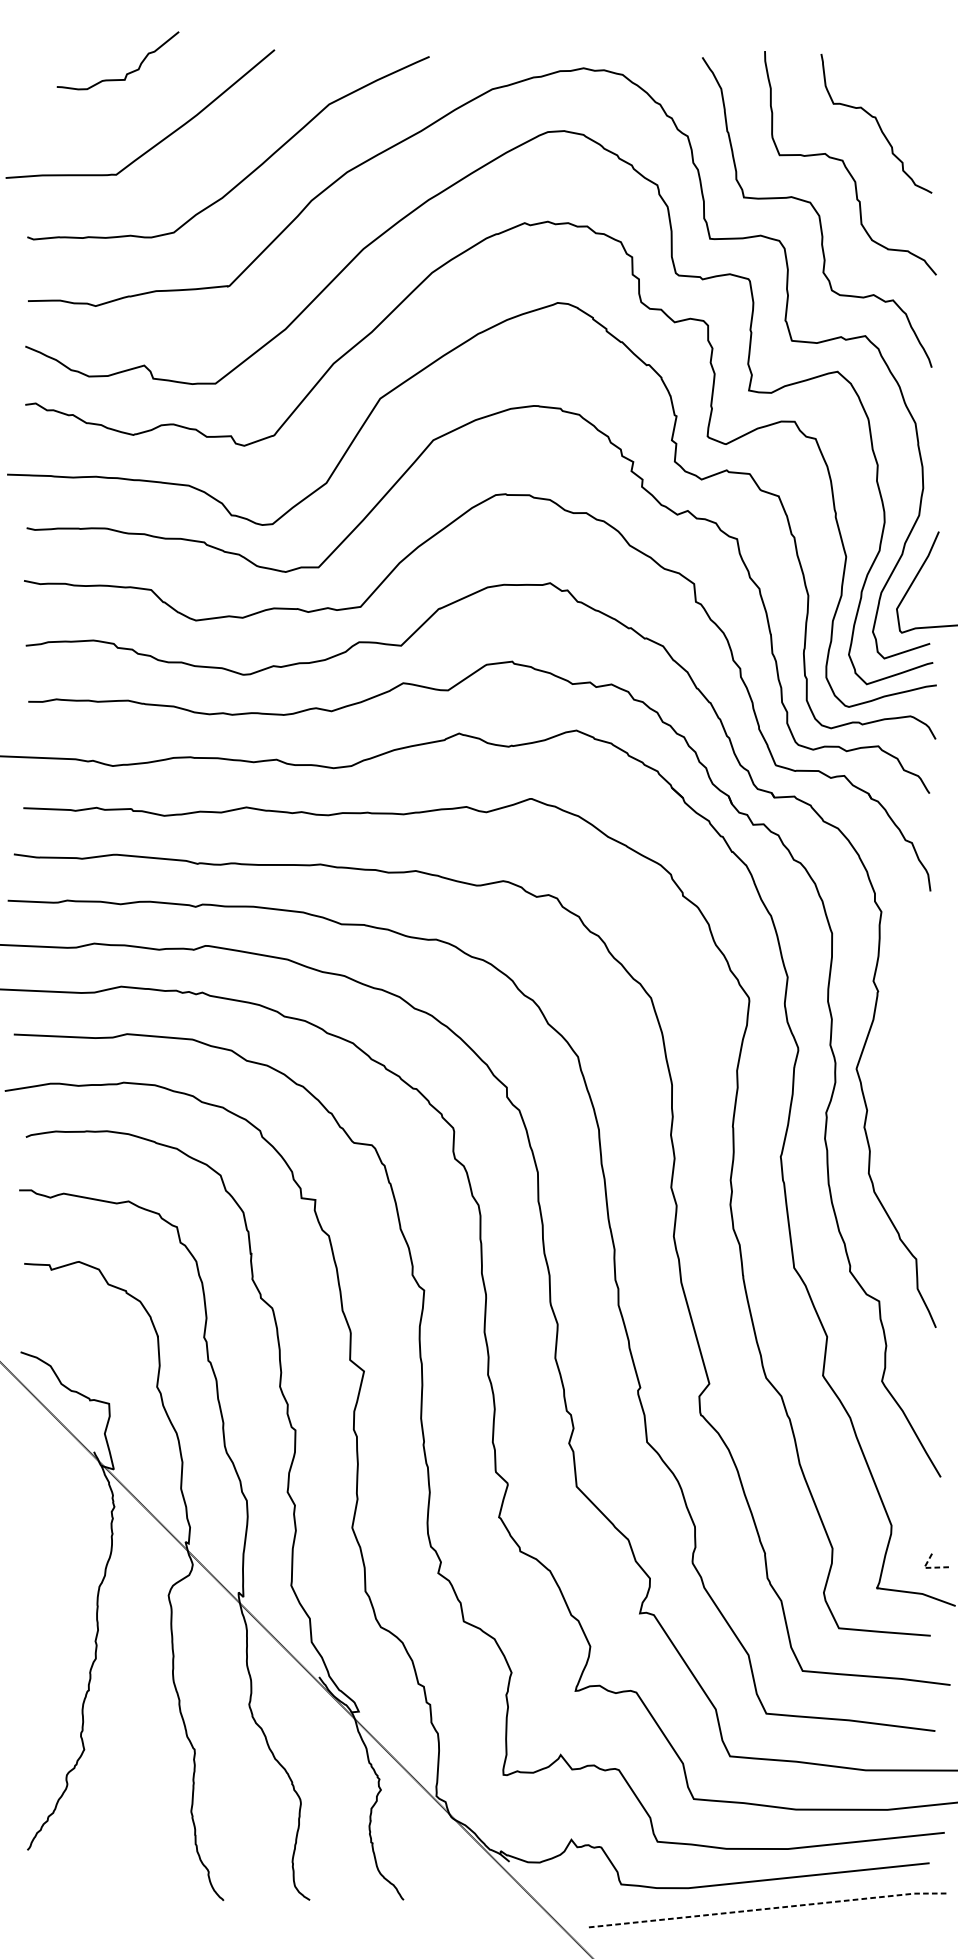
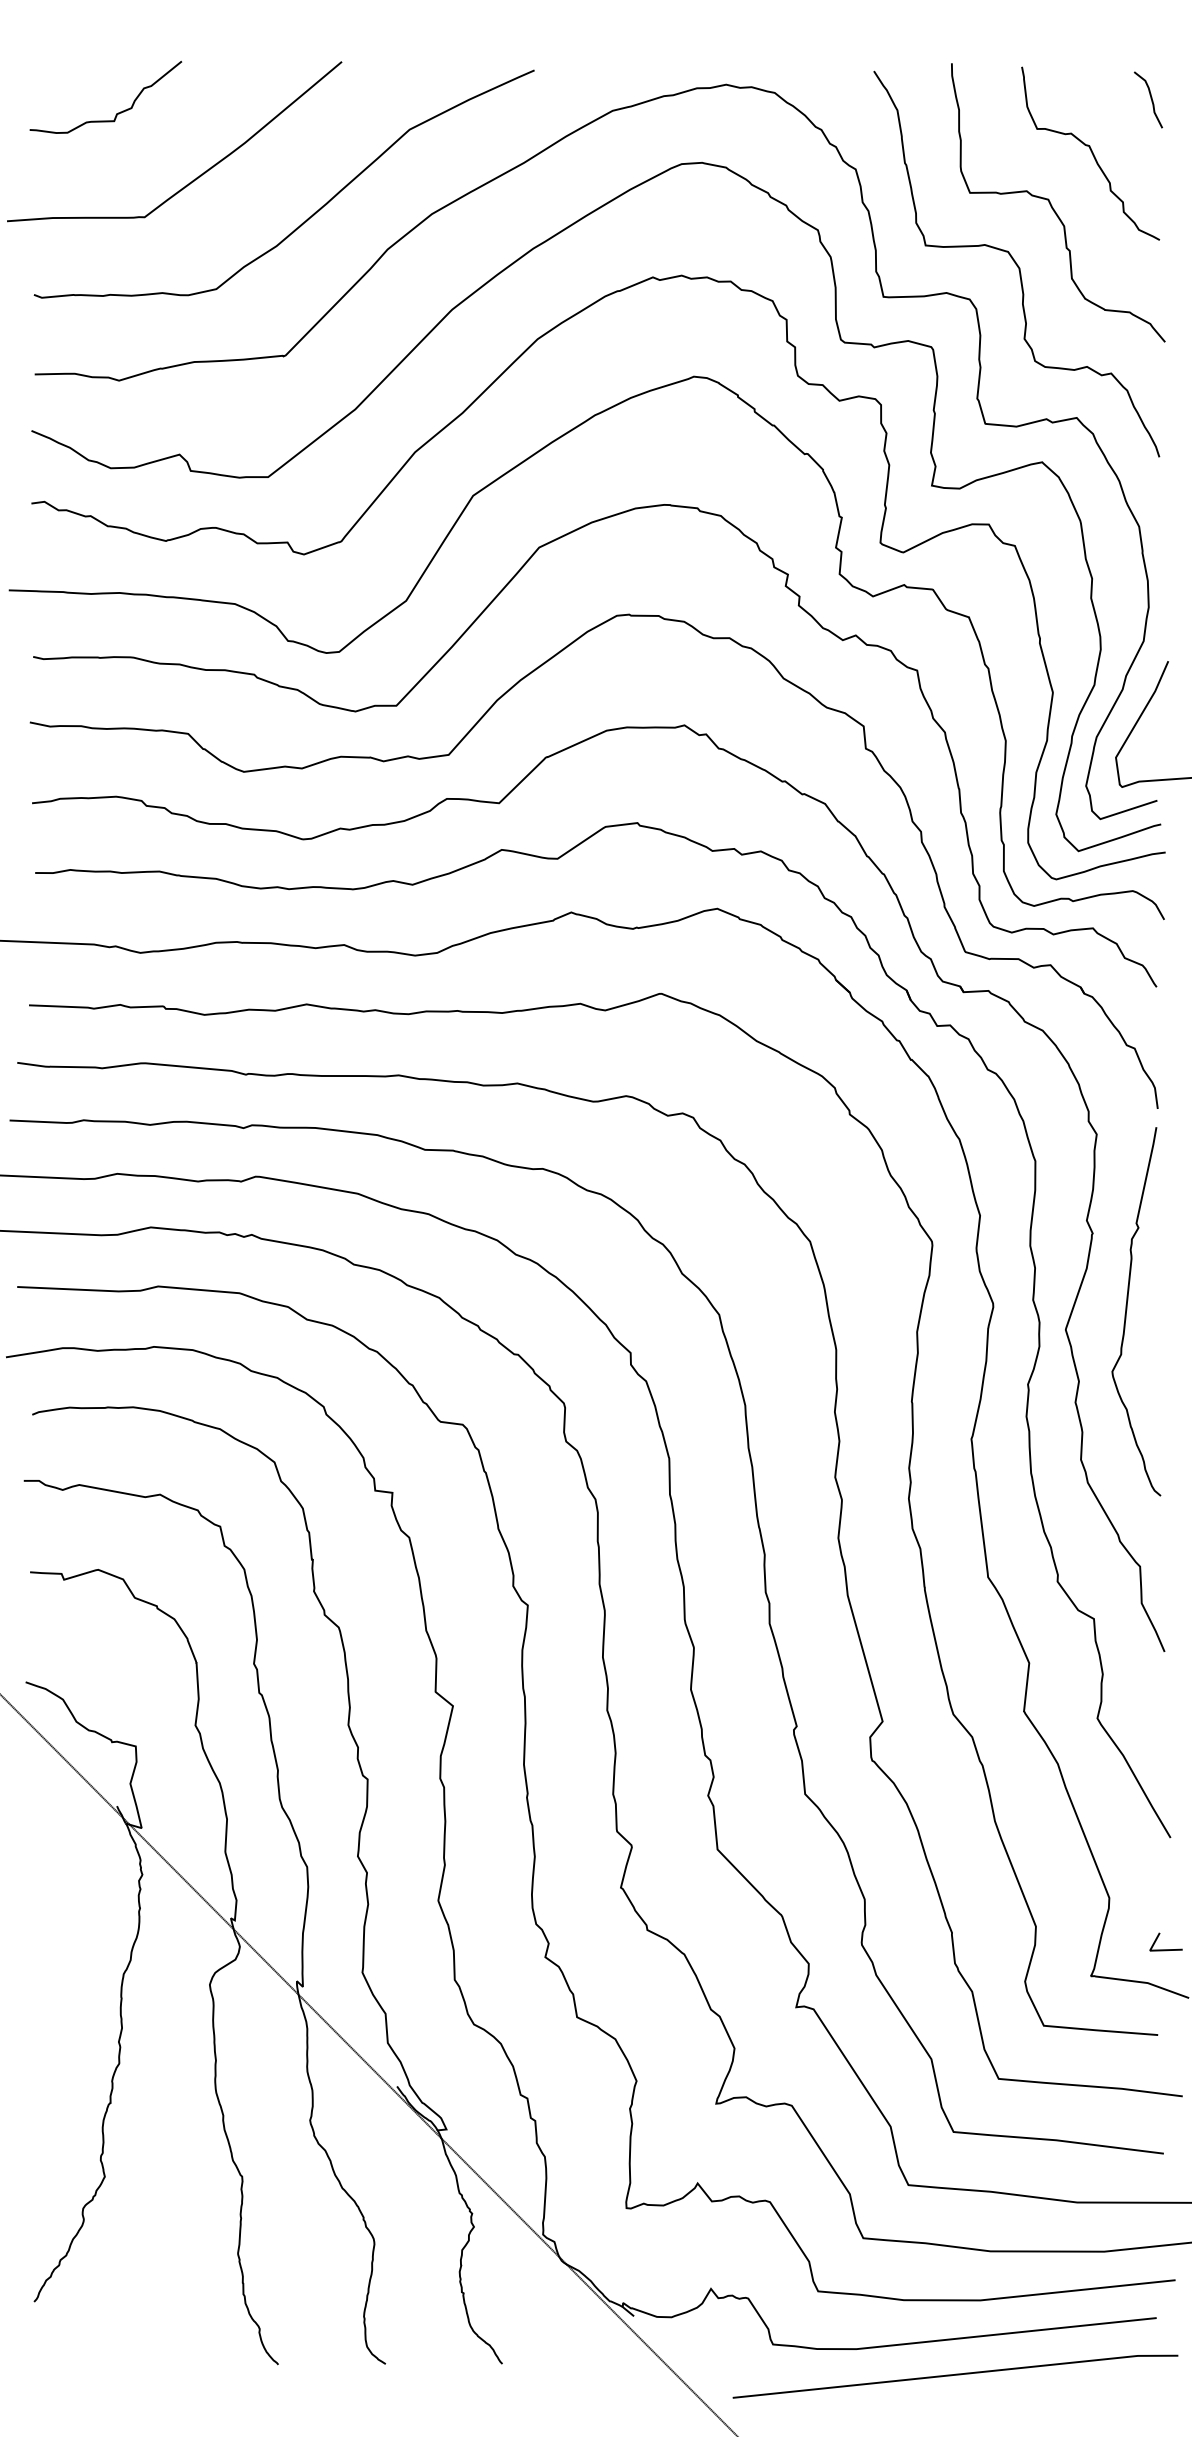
curve: (126, 73) -> (116, 113), moved
curve: (924, 79) -> (1150, 98), added
curve: (906, 1053) -> (1127, 1310), added
line: (928, 1567) -> (1155, 1950), dashed -> solid
line: (768, 1908) -> (956, 2374), dashed -> solid

